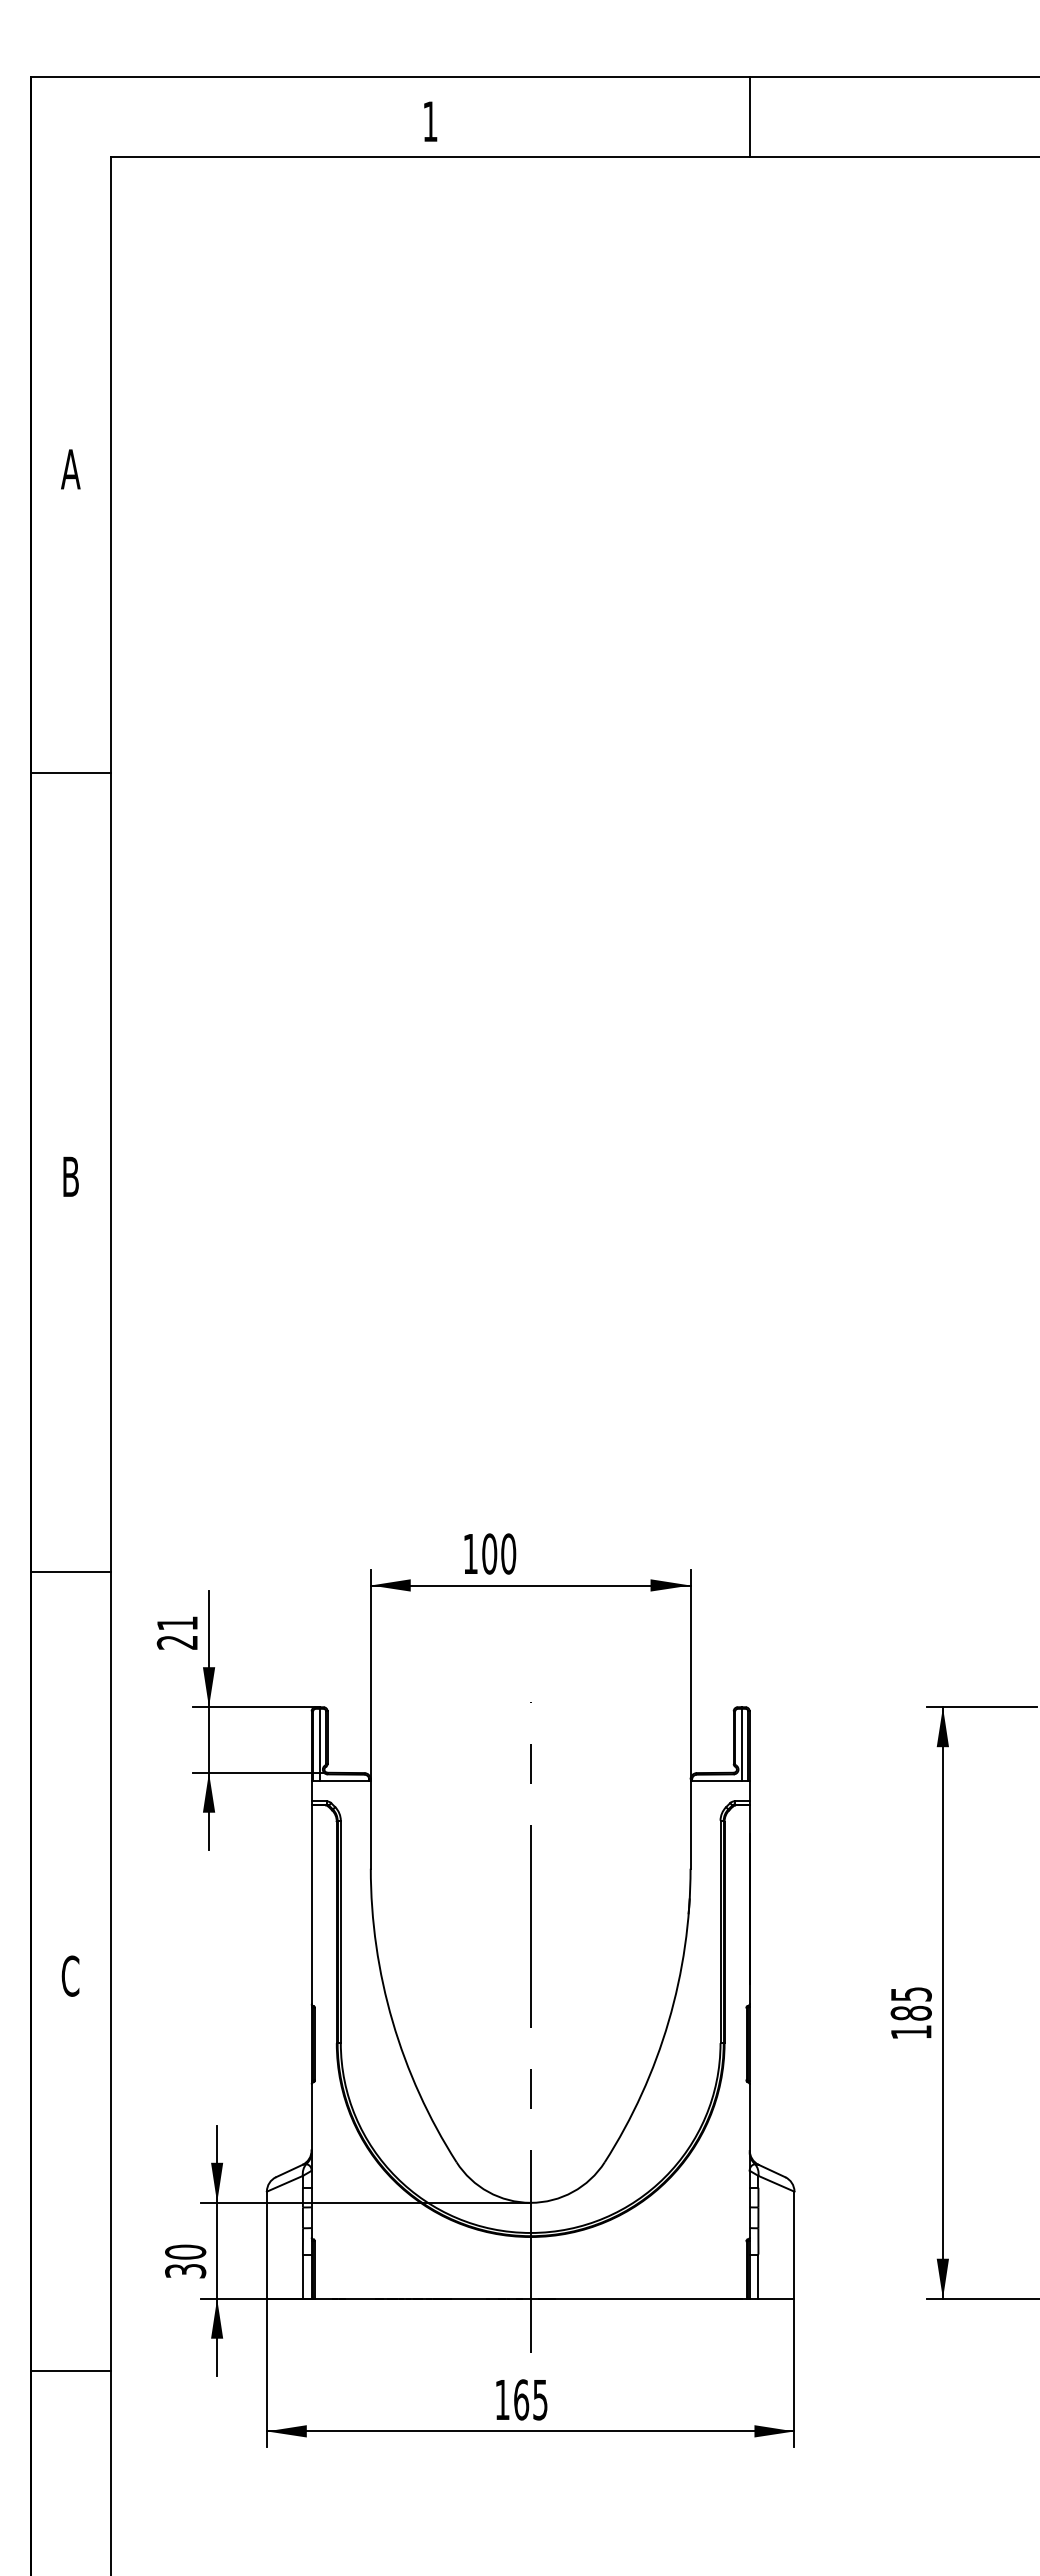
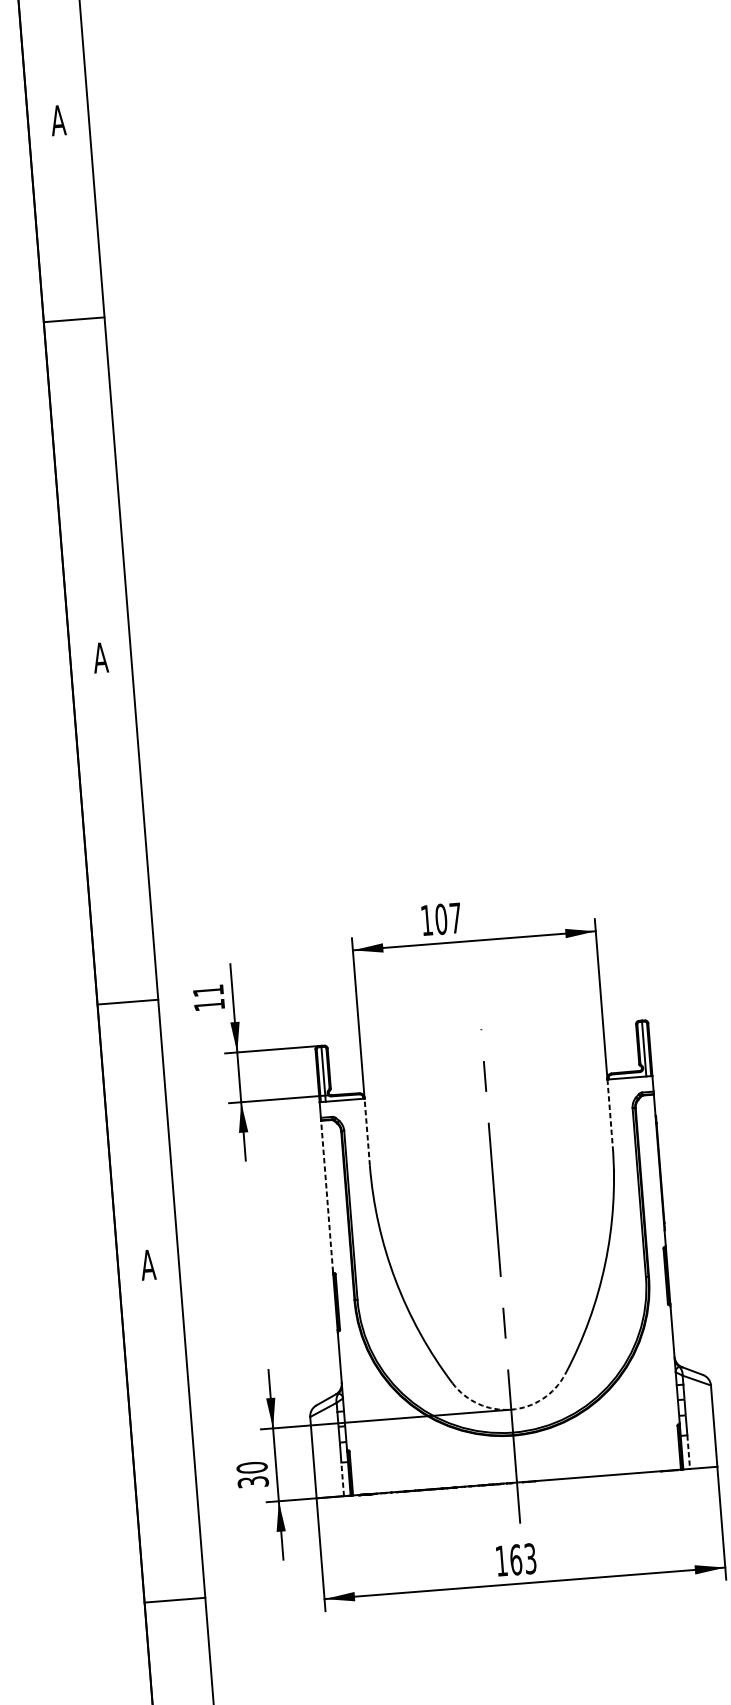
line: (70, 772) -> (73, 319), moved
text: (70, 1176) -> (100, 657), B -> A
text: (508, 1553) -> (455, 917), 100 -> 107
line: (70, 1572) -> (127, 1002), moved
text: (176, 1642) -> (208, 1005), 21 -> 11
line: (370, 1824) -> (366, 1131), solid -> dashed
line: (690, 1824) -> (610, 1112), solid -> dashed
line: (311, 1904) -> (326, 1196), solid -> dashed
text: (70, 1975) -> (148, 1264), C -> A
arc: (530, 2202) -> (511, 1409), solid -> dashed
line: (302, 2276) -> (342, 1479), solid -> dashed
line: (758, 2277) -> (688, 1452), solid -> dashed
line: (70, 2371) -> (174, 1600), moved
text: (540, 2399) -> (530, 1558), 165 -> 163

